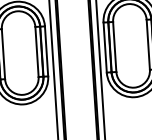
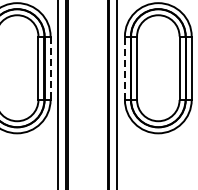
line: (104, 47) -> (124, 68), solid -> dashed
line: (46, 51) -> (50, 68), solid -> dashed

